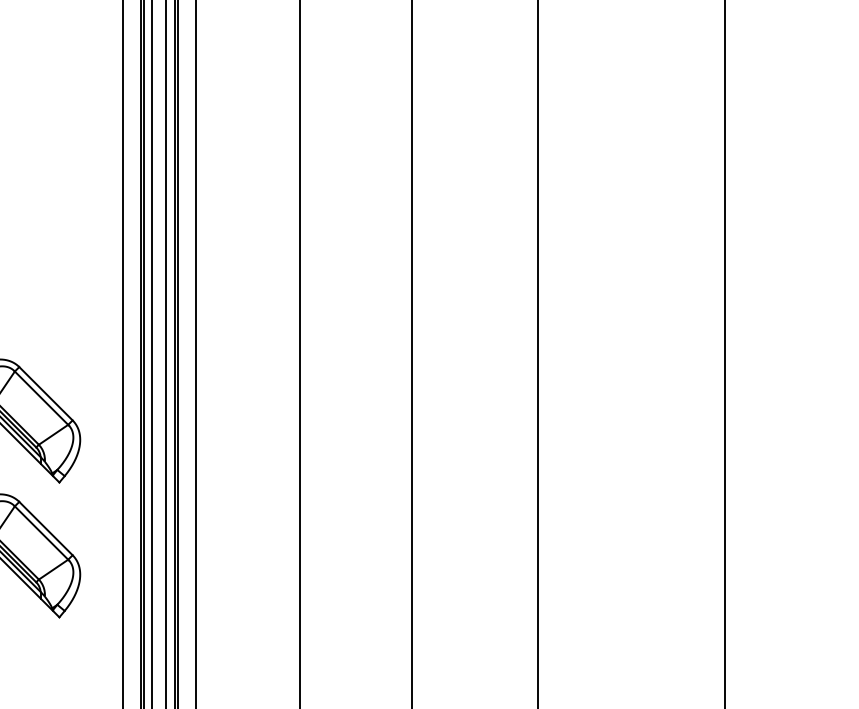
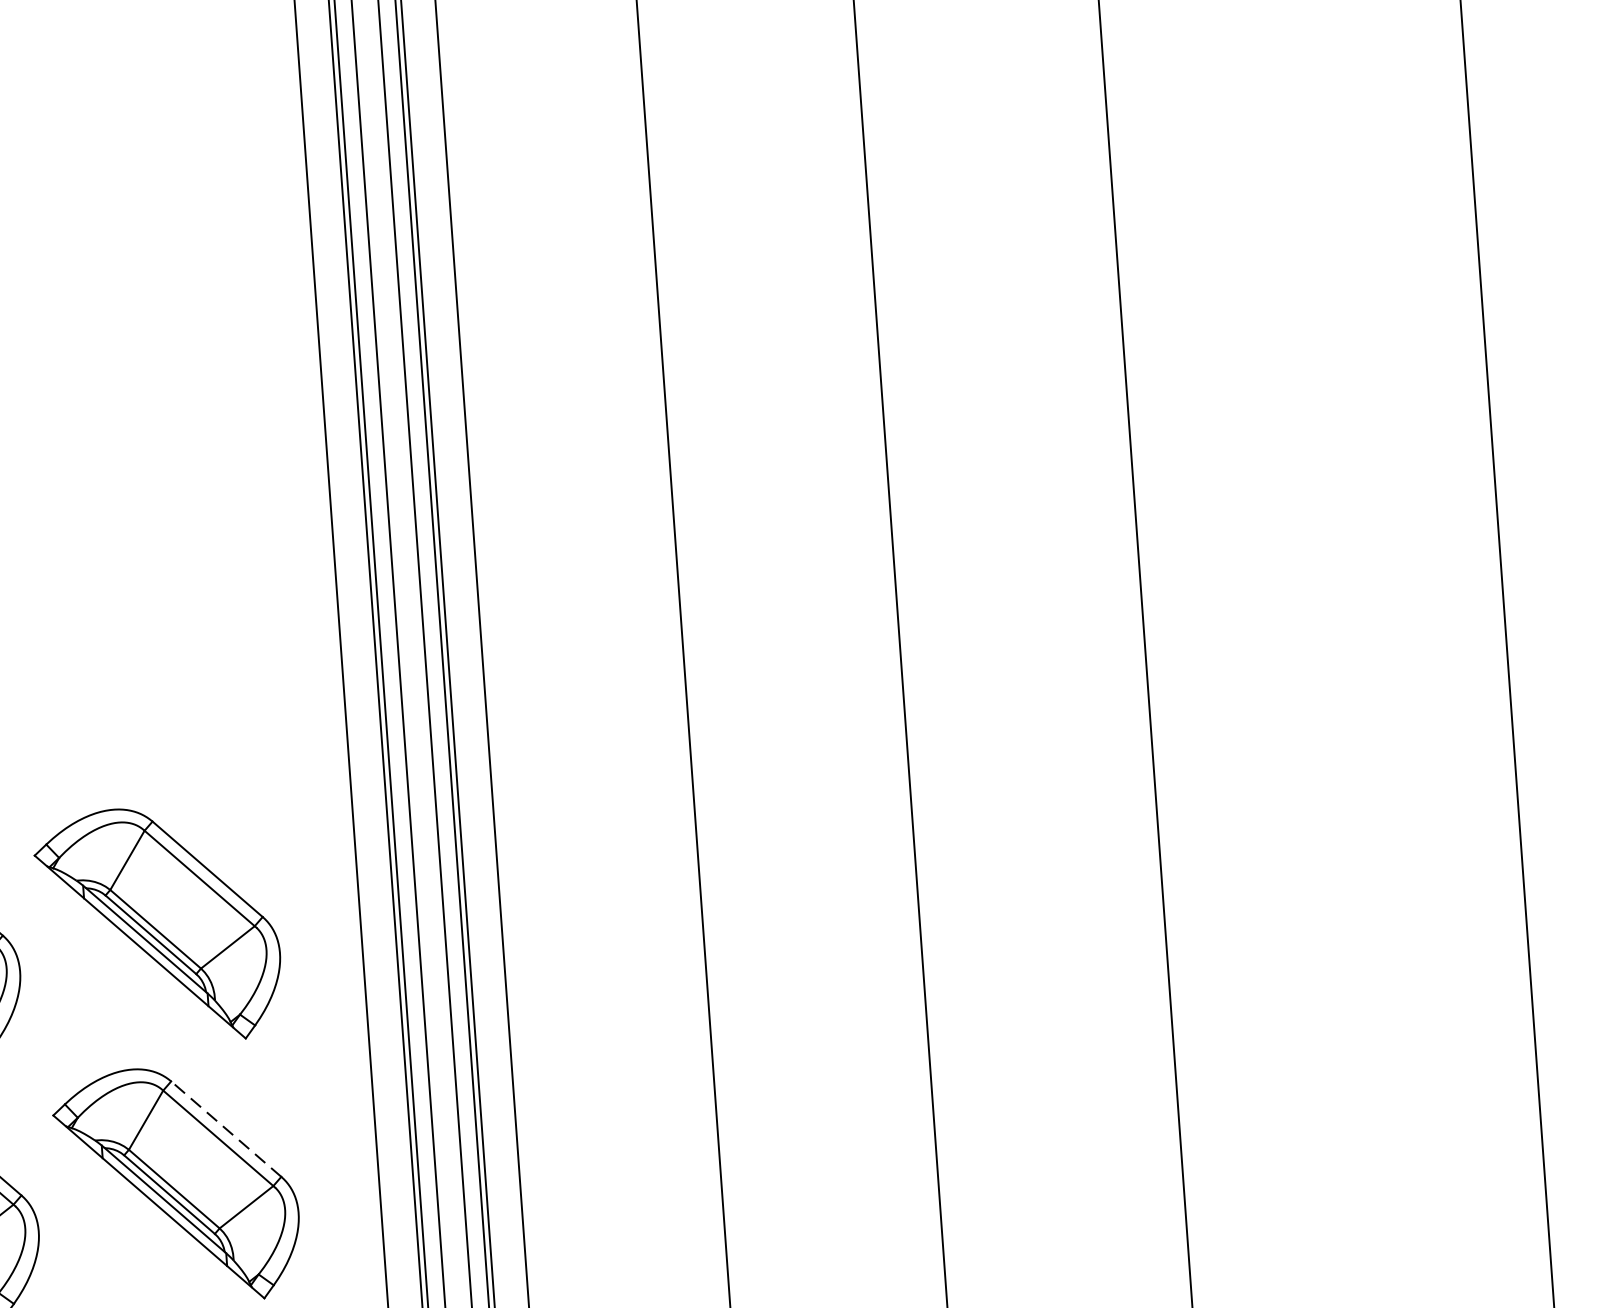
line: (45, 528) -> (225, 1129), solid -> dashed

